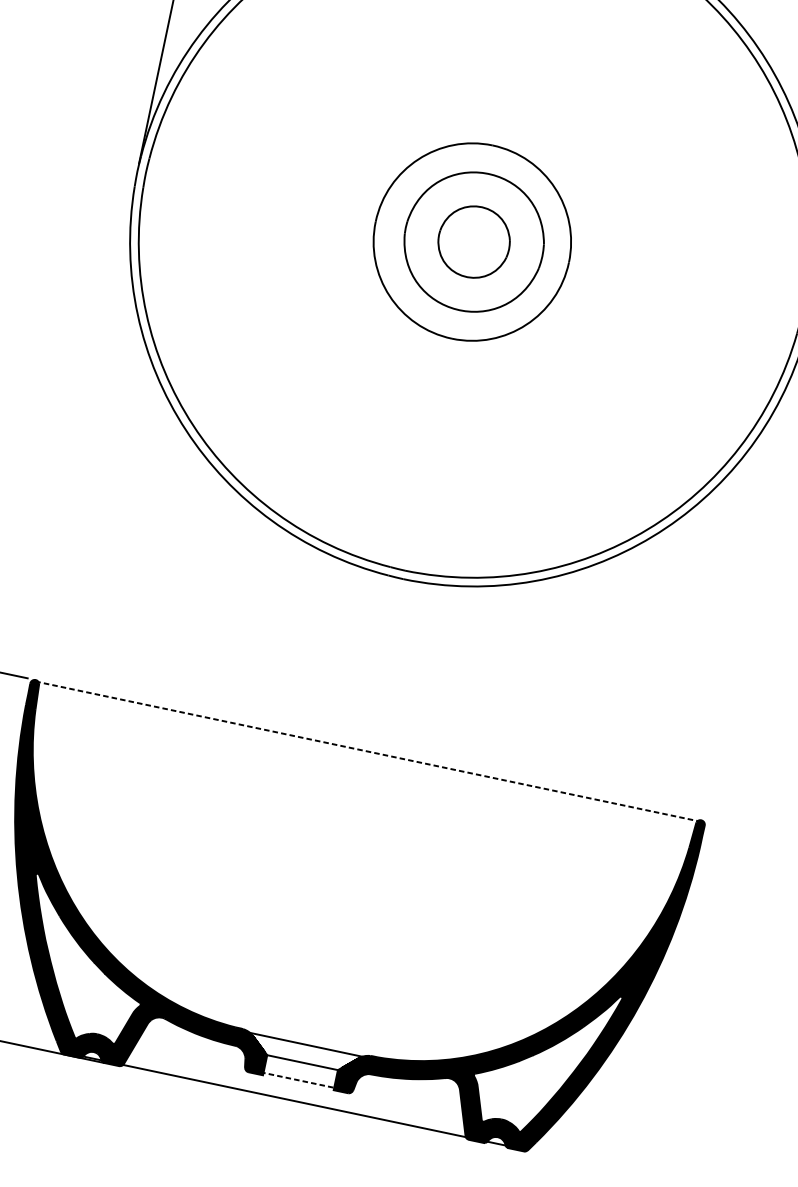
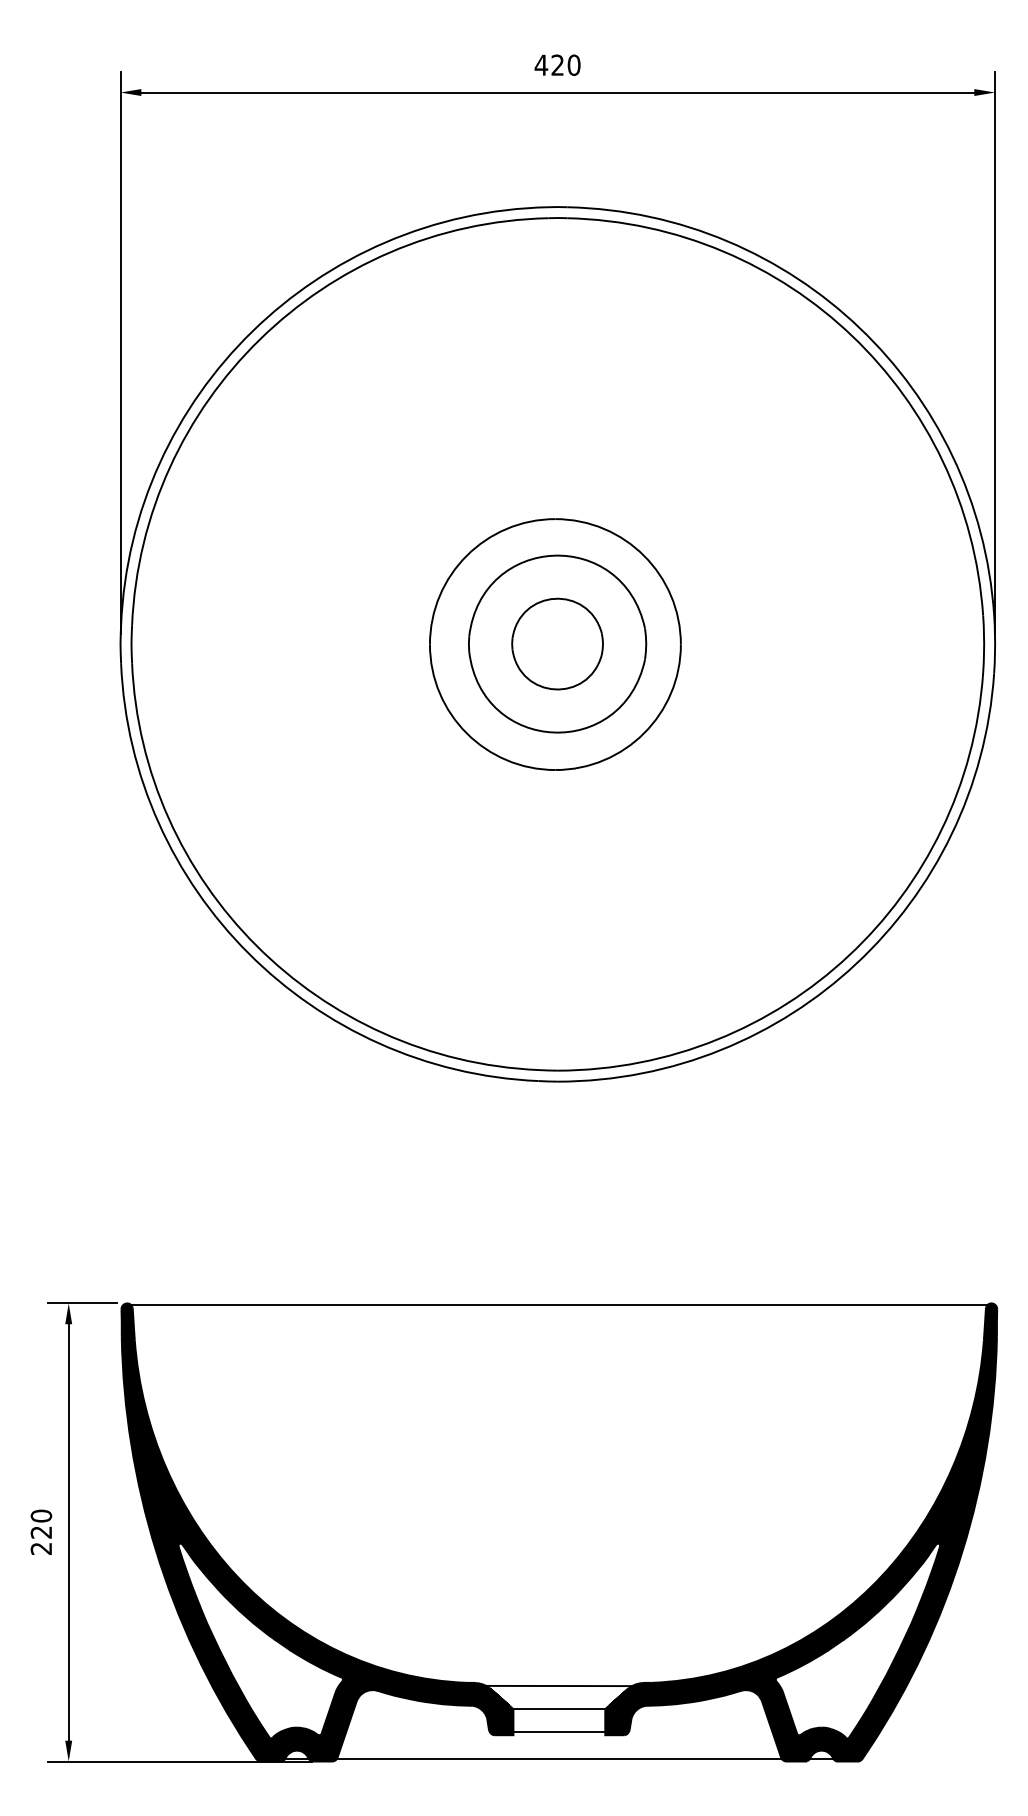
line: (368, 751) -> (559, 1305), dashed -> solid
line: (300, 1080) -> (561, 1732), dashed -> solid

